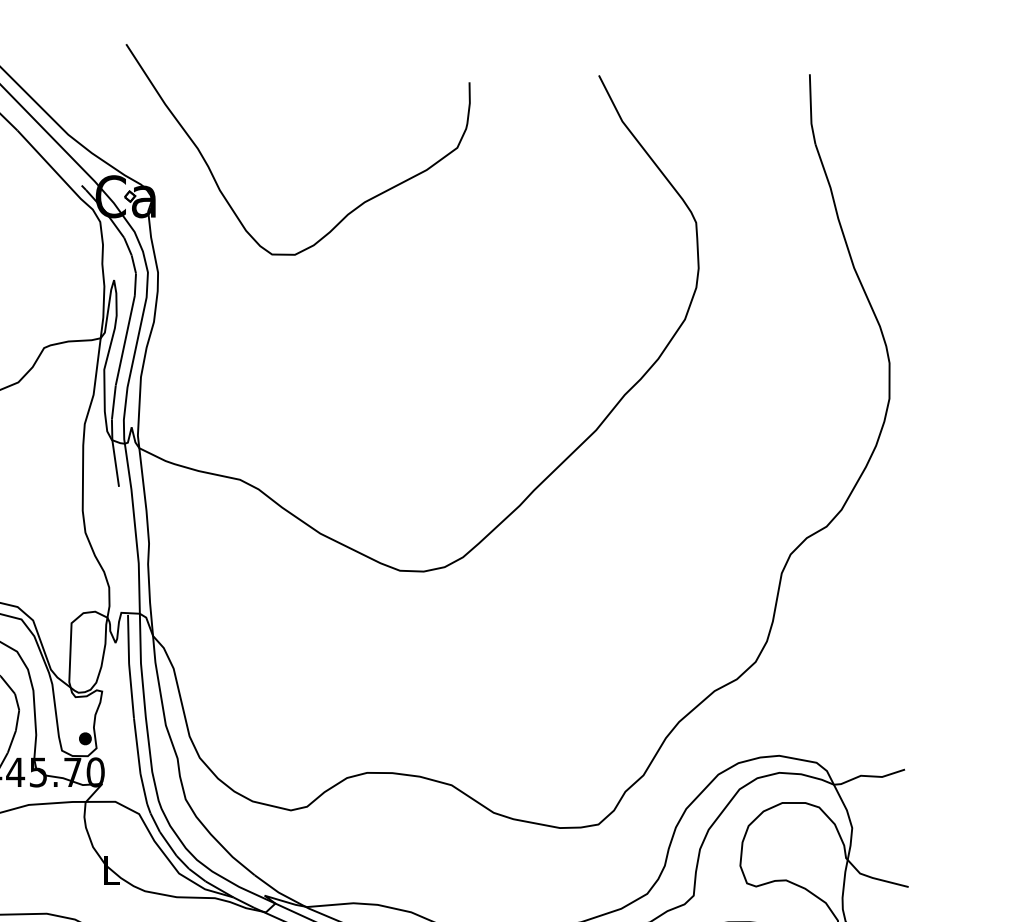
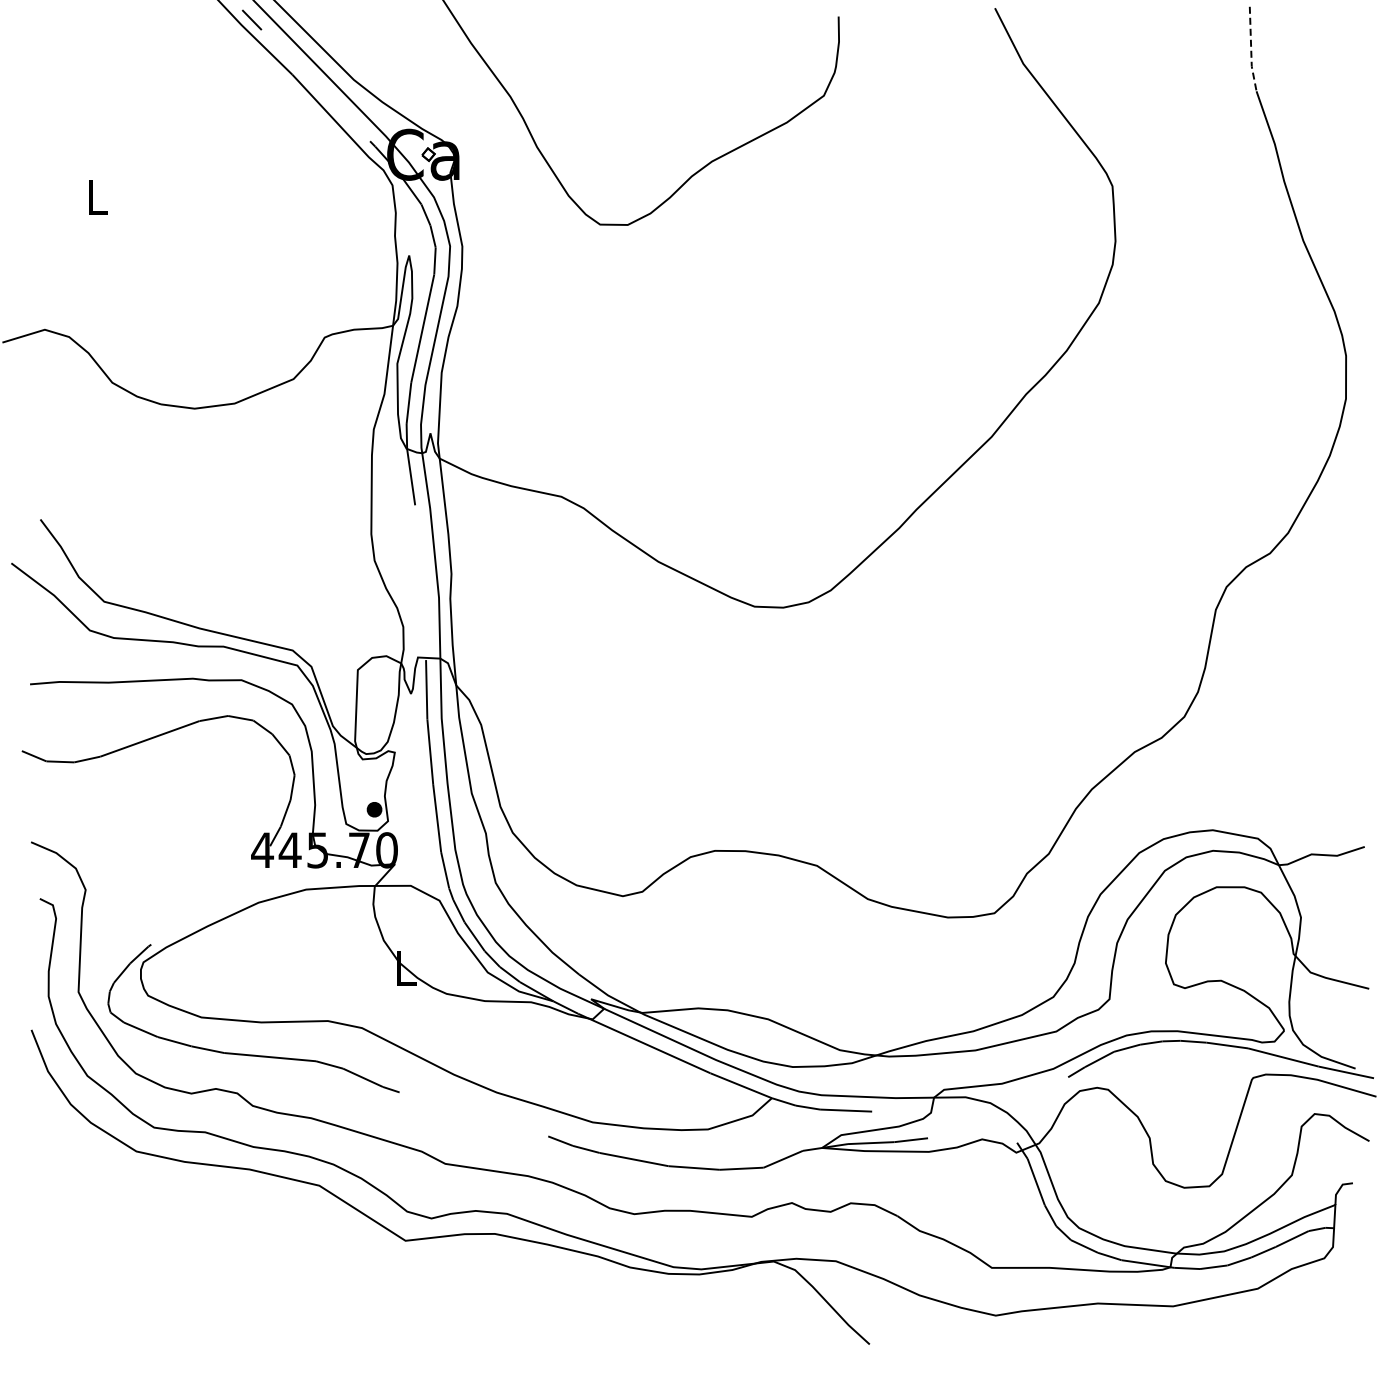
line: (811, 110) -> (1251, 50), solid -> dashed

